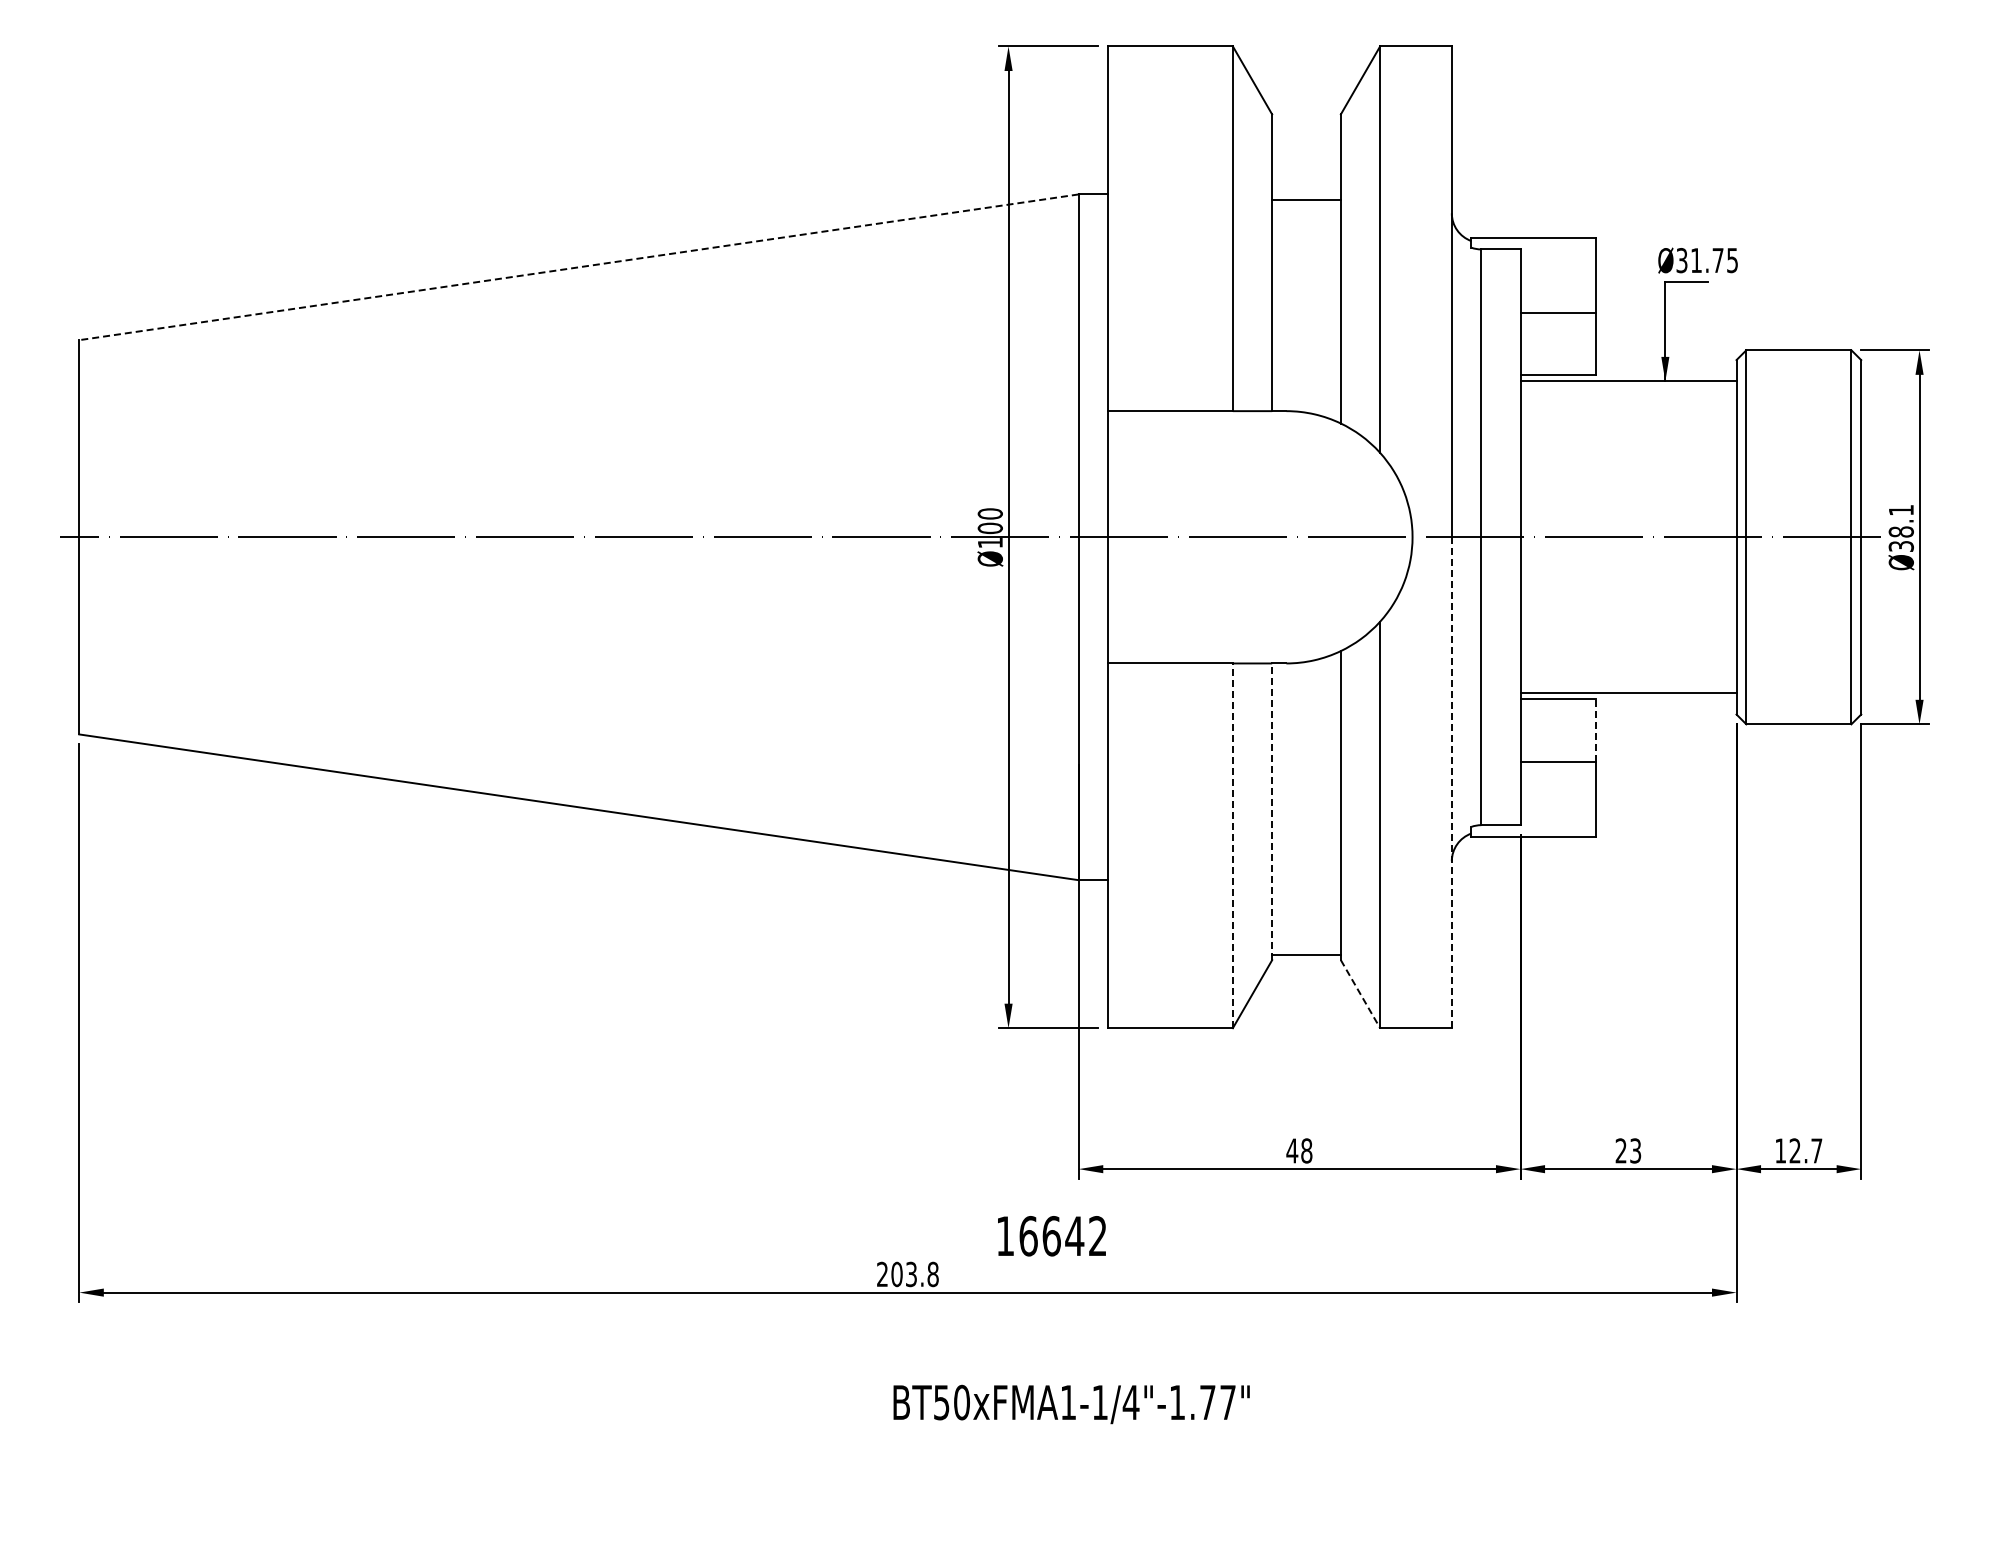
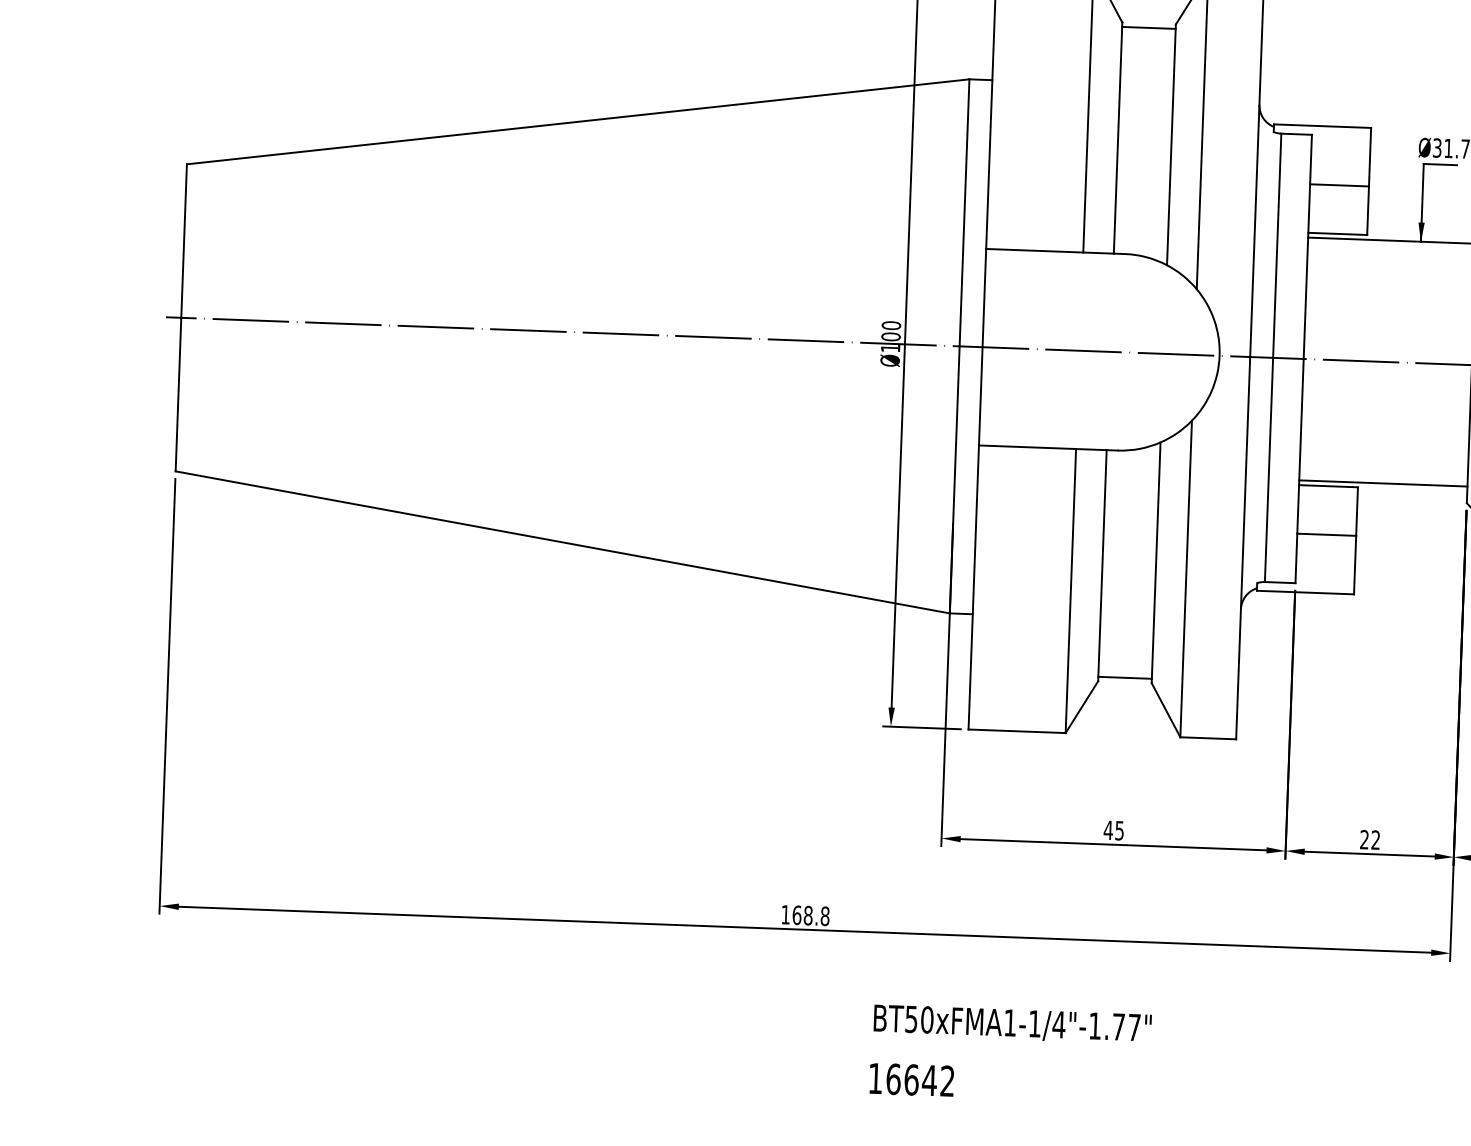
line: (1306, 200) -> (1148, 28), moved
line: (578, 267) -> (577, 121), dashed -> solid
line: (1596, 729) -> (1357, 510), dashed -> solid
line: (1451, 782) -> (1242, 547), dashed -> solid
line: (1272, 811) -> (1102, 565), dashed -> solid
line: (1232, 845) -> (1070, 590), dashed -> solid
line: (1360, 994) -> (1166, 710), dashed -> solid
text: (1306, 1150) -> (1119, 830), 48 -> 45
text: (1635, 1150) -> (1375, 839), 23 -> 22
text: (1051, 1236) -> (911, 1080), moved
text: (897, 1274) -> (797, 915), 203.8 -> 168.8
text: (1071, 1404) -> (1012, 1024), moved

